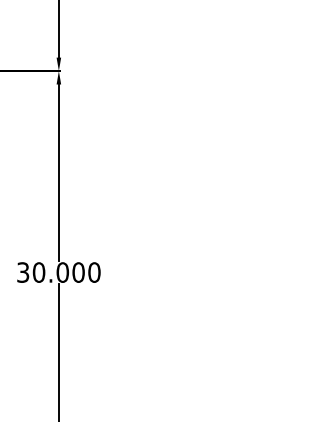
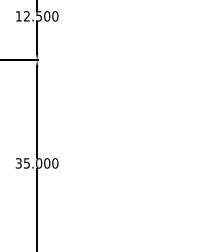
text: (38, 272) -> (26, 163), 30.000 -> 35.000

